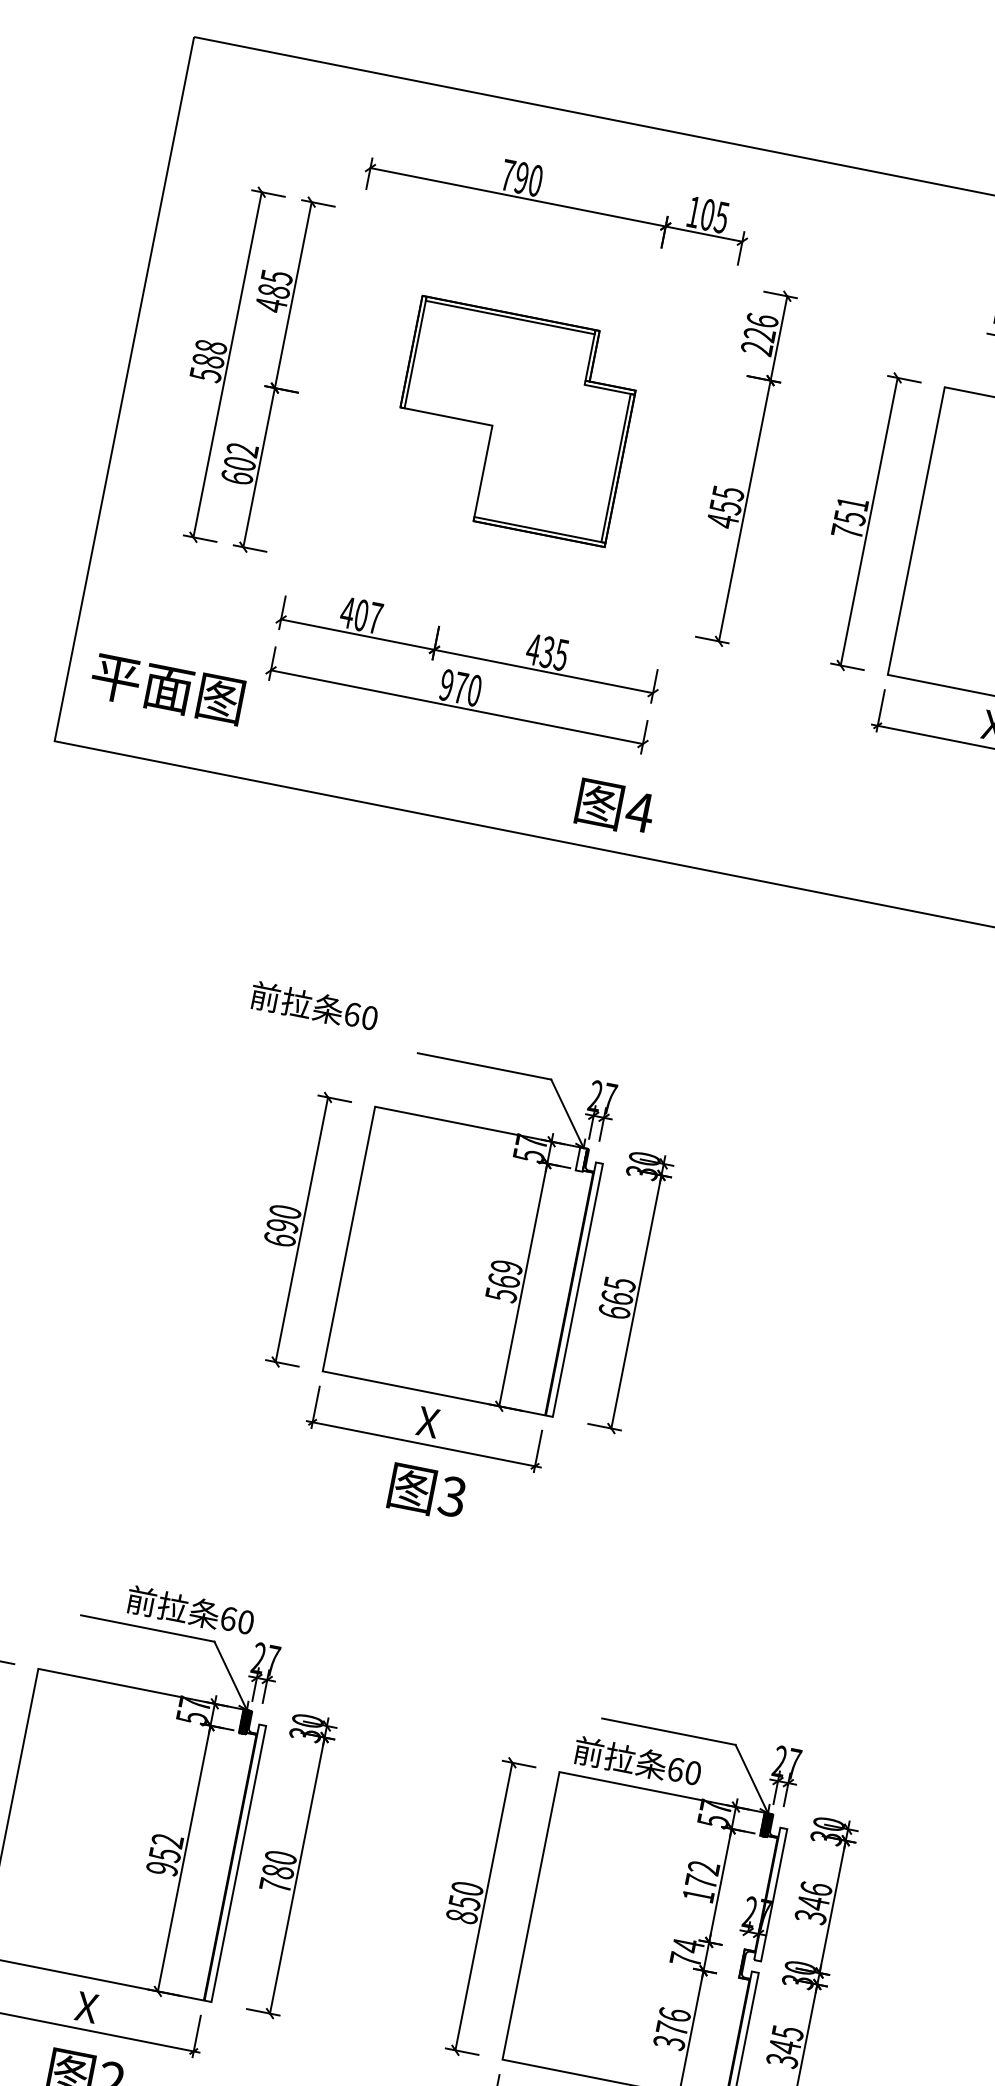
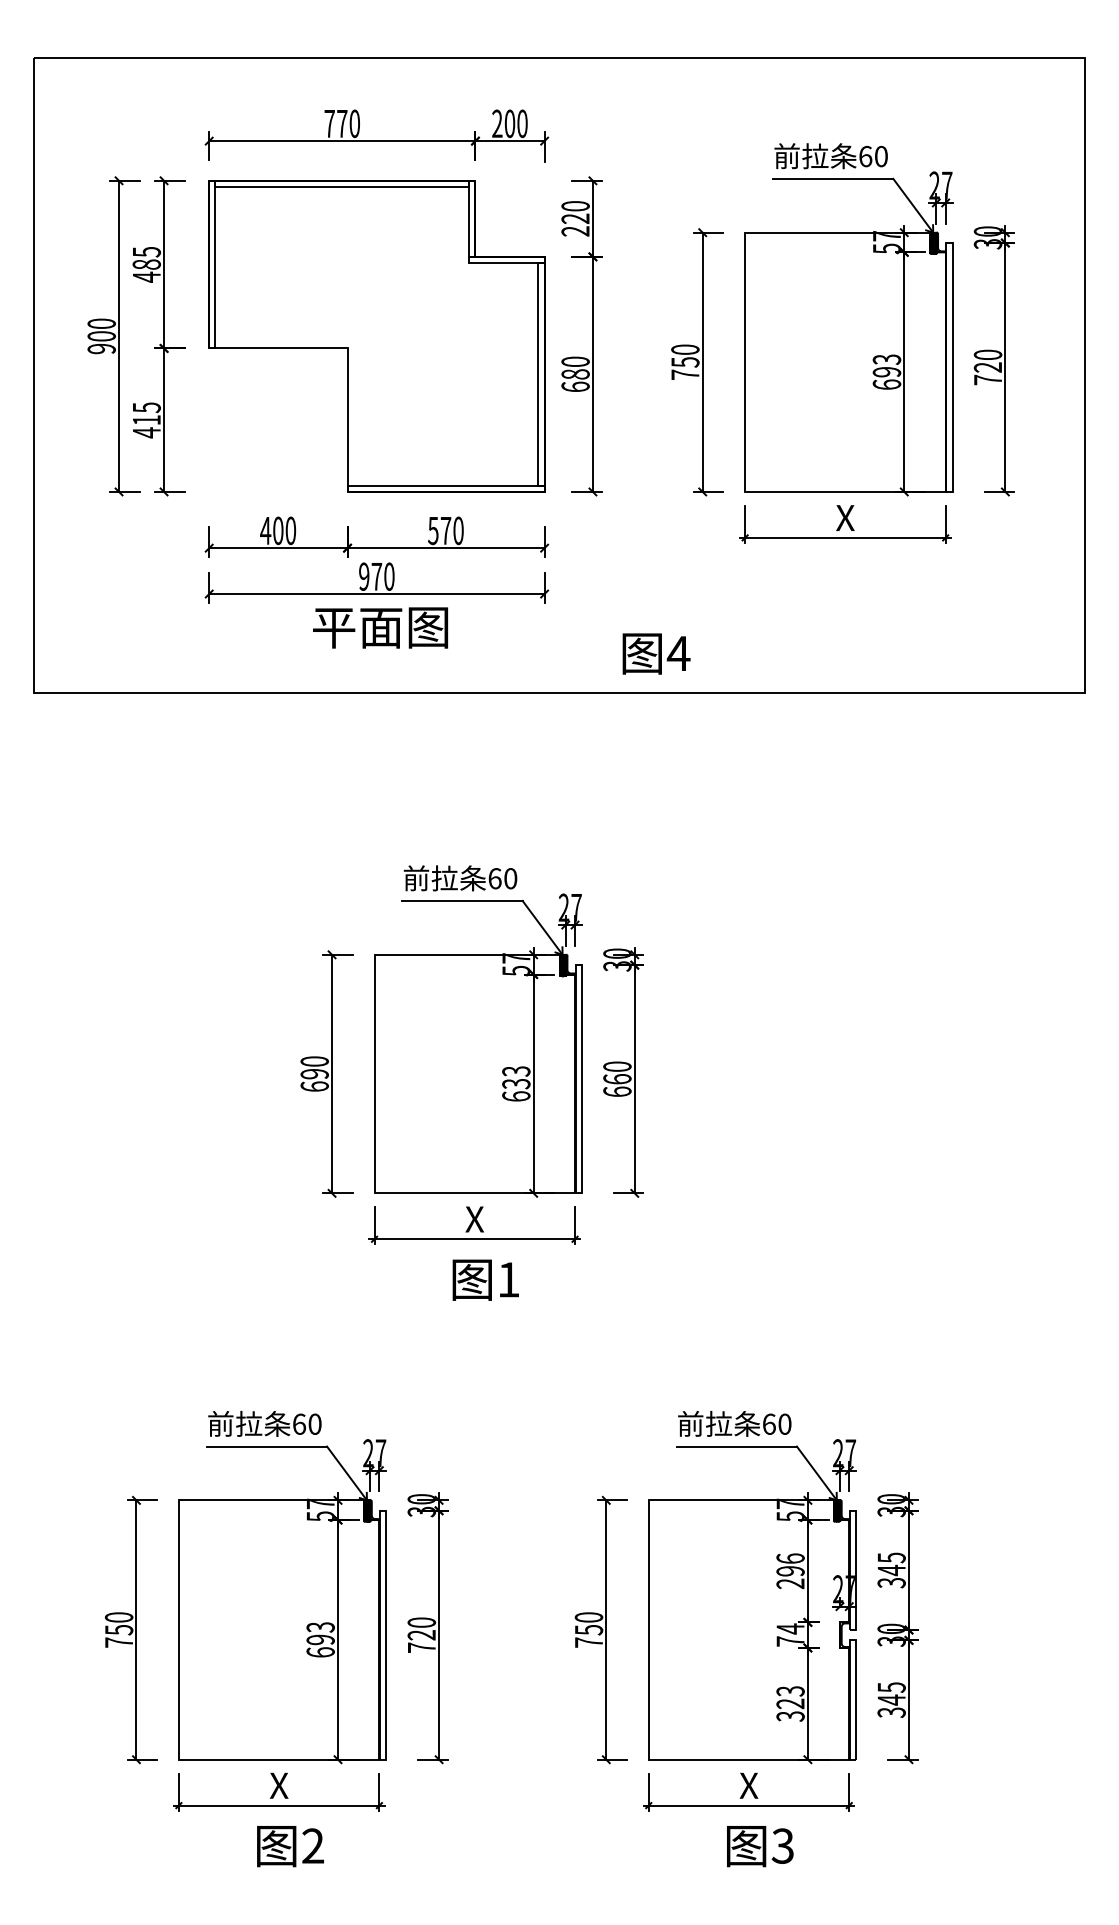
text: (522, 177) -> (342, 123), 790 -> 770
text: (707, 214) -> (509, 123), 105 -> 200
text: (762, 320) -> (575, 206), 226 -> 220
text: (208, 361) -> (101, 336), 588 -> 900
part: (513, 421) -> (376, 336), size x1.67
text: (239, 464) -> (146, 420), 602 -> 415
text: (852, 503) -> (685, 349), 751 -> 750
text: (725, 507) -> (575, 374), 455 -> 680
text: (375, 617) -> (290, 530), 407 -> 400
text: (547, 651) -> (445, 530), 435 -> 570
text: (167, 688) -> (380, 627), moved
text: (615, 807) -> (656, 653), moved
text: (314, 1006) -> (460, 878), moved
hatch: (581, 1158) -> (562, 964), added
text: (504, 1280) -> (516, 1083), 569 -> 633
text: (620, 1284) -> (617, 1066), 665 -> 660
text: (452, 1496) -> (508, 1279), 3 -> 1
text: (190, 1610) -> (264, 1423), moved
text: (637, 1761) -> (734, 1423), moved
text: (164, 1854) -> (320, 1639), 952 -> 693
text: (277, 1872) -> (421, 1635), 780 -> 720
text: (701, 1882) -> (790, 1571), 172 -> 296
text: (816, 1888) -> (891, 1557), 346 -> 345
text: (461, 1916) -> (588, 1642), 850 -> 750
text: (673, 2021) -> (790, 1697), 376 -> 323

